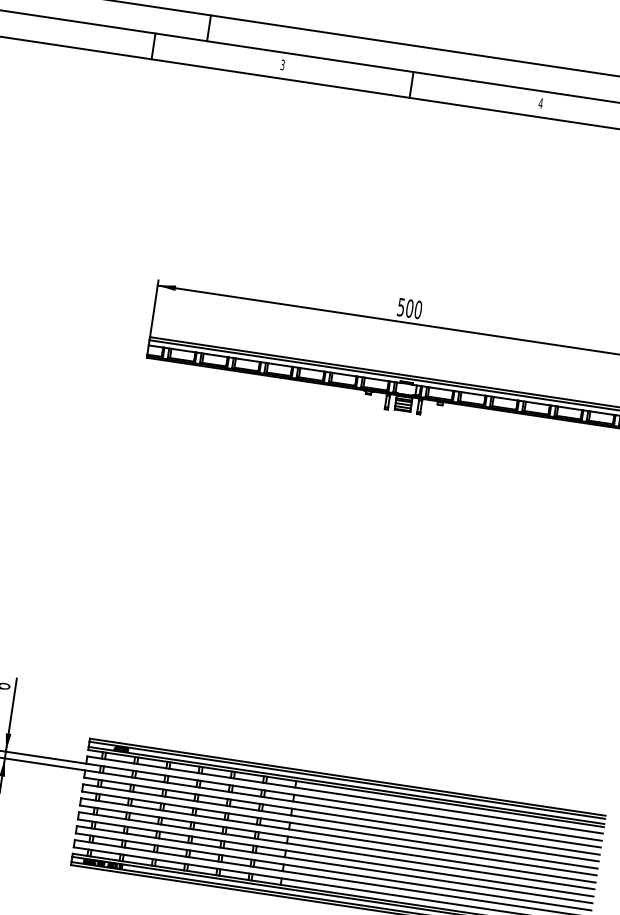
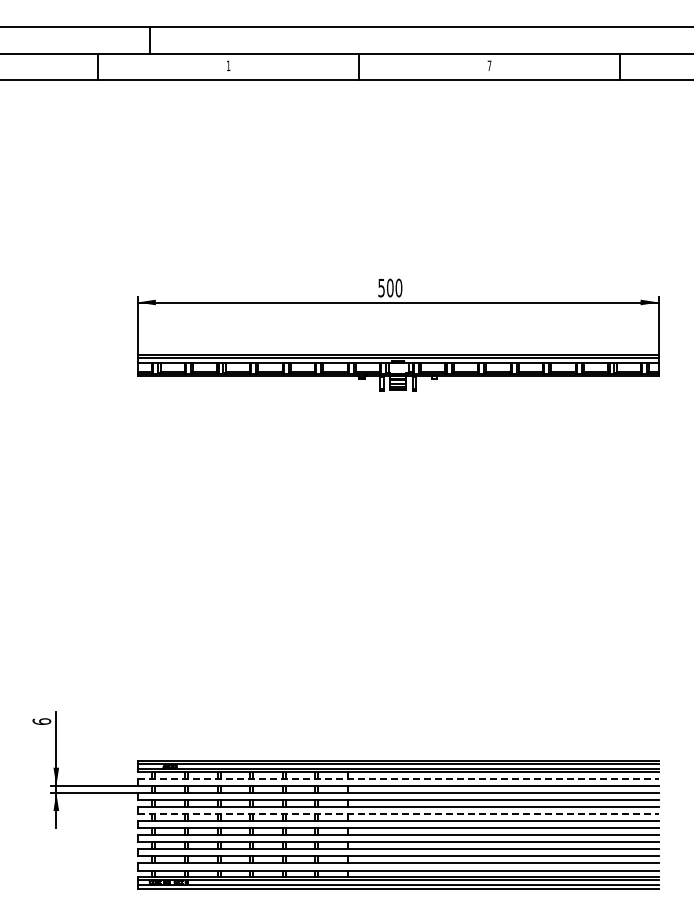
text: (282, 64) -> (228, 65), 3 -> 1
text: (540, 103) -> (489, 65), 4 -> 7
line: (345, 794) -> (398, 778), solid -> dashed
line: (340, 830) -> (398, 814), solid -> dashed

